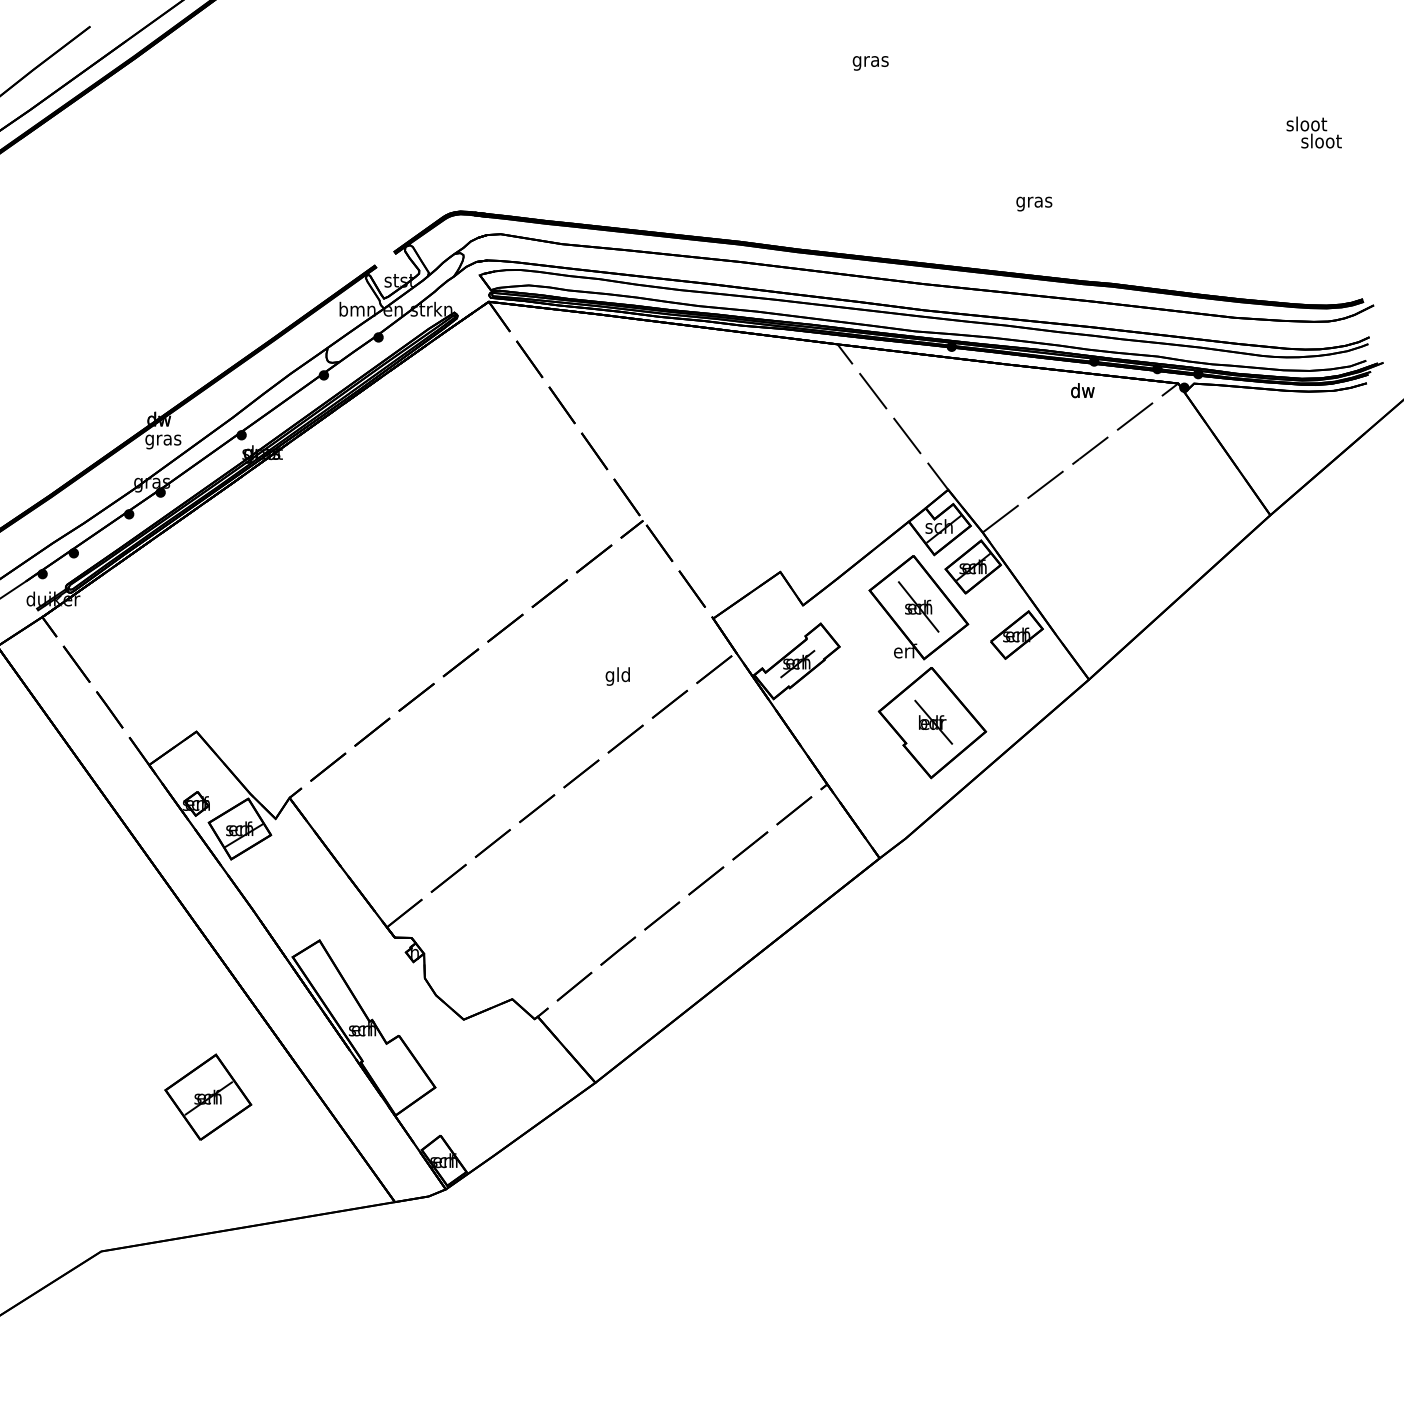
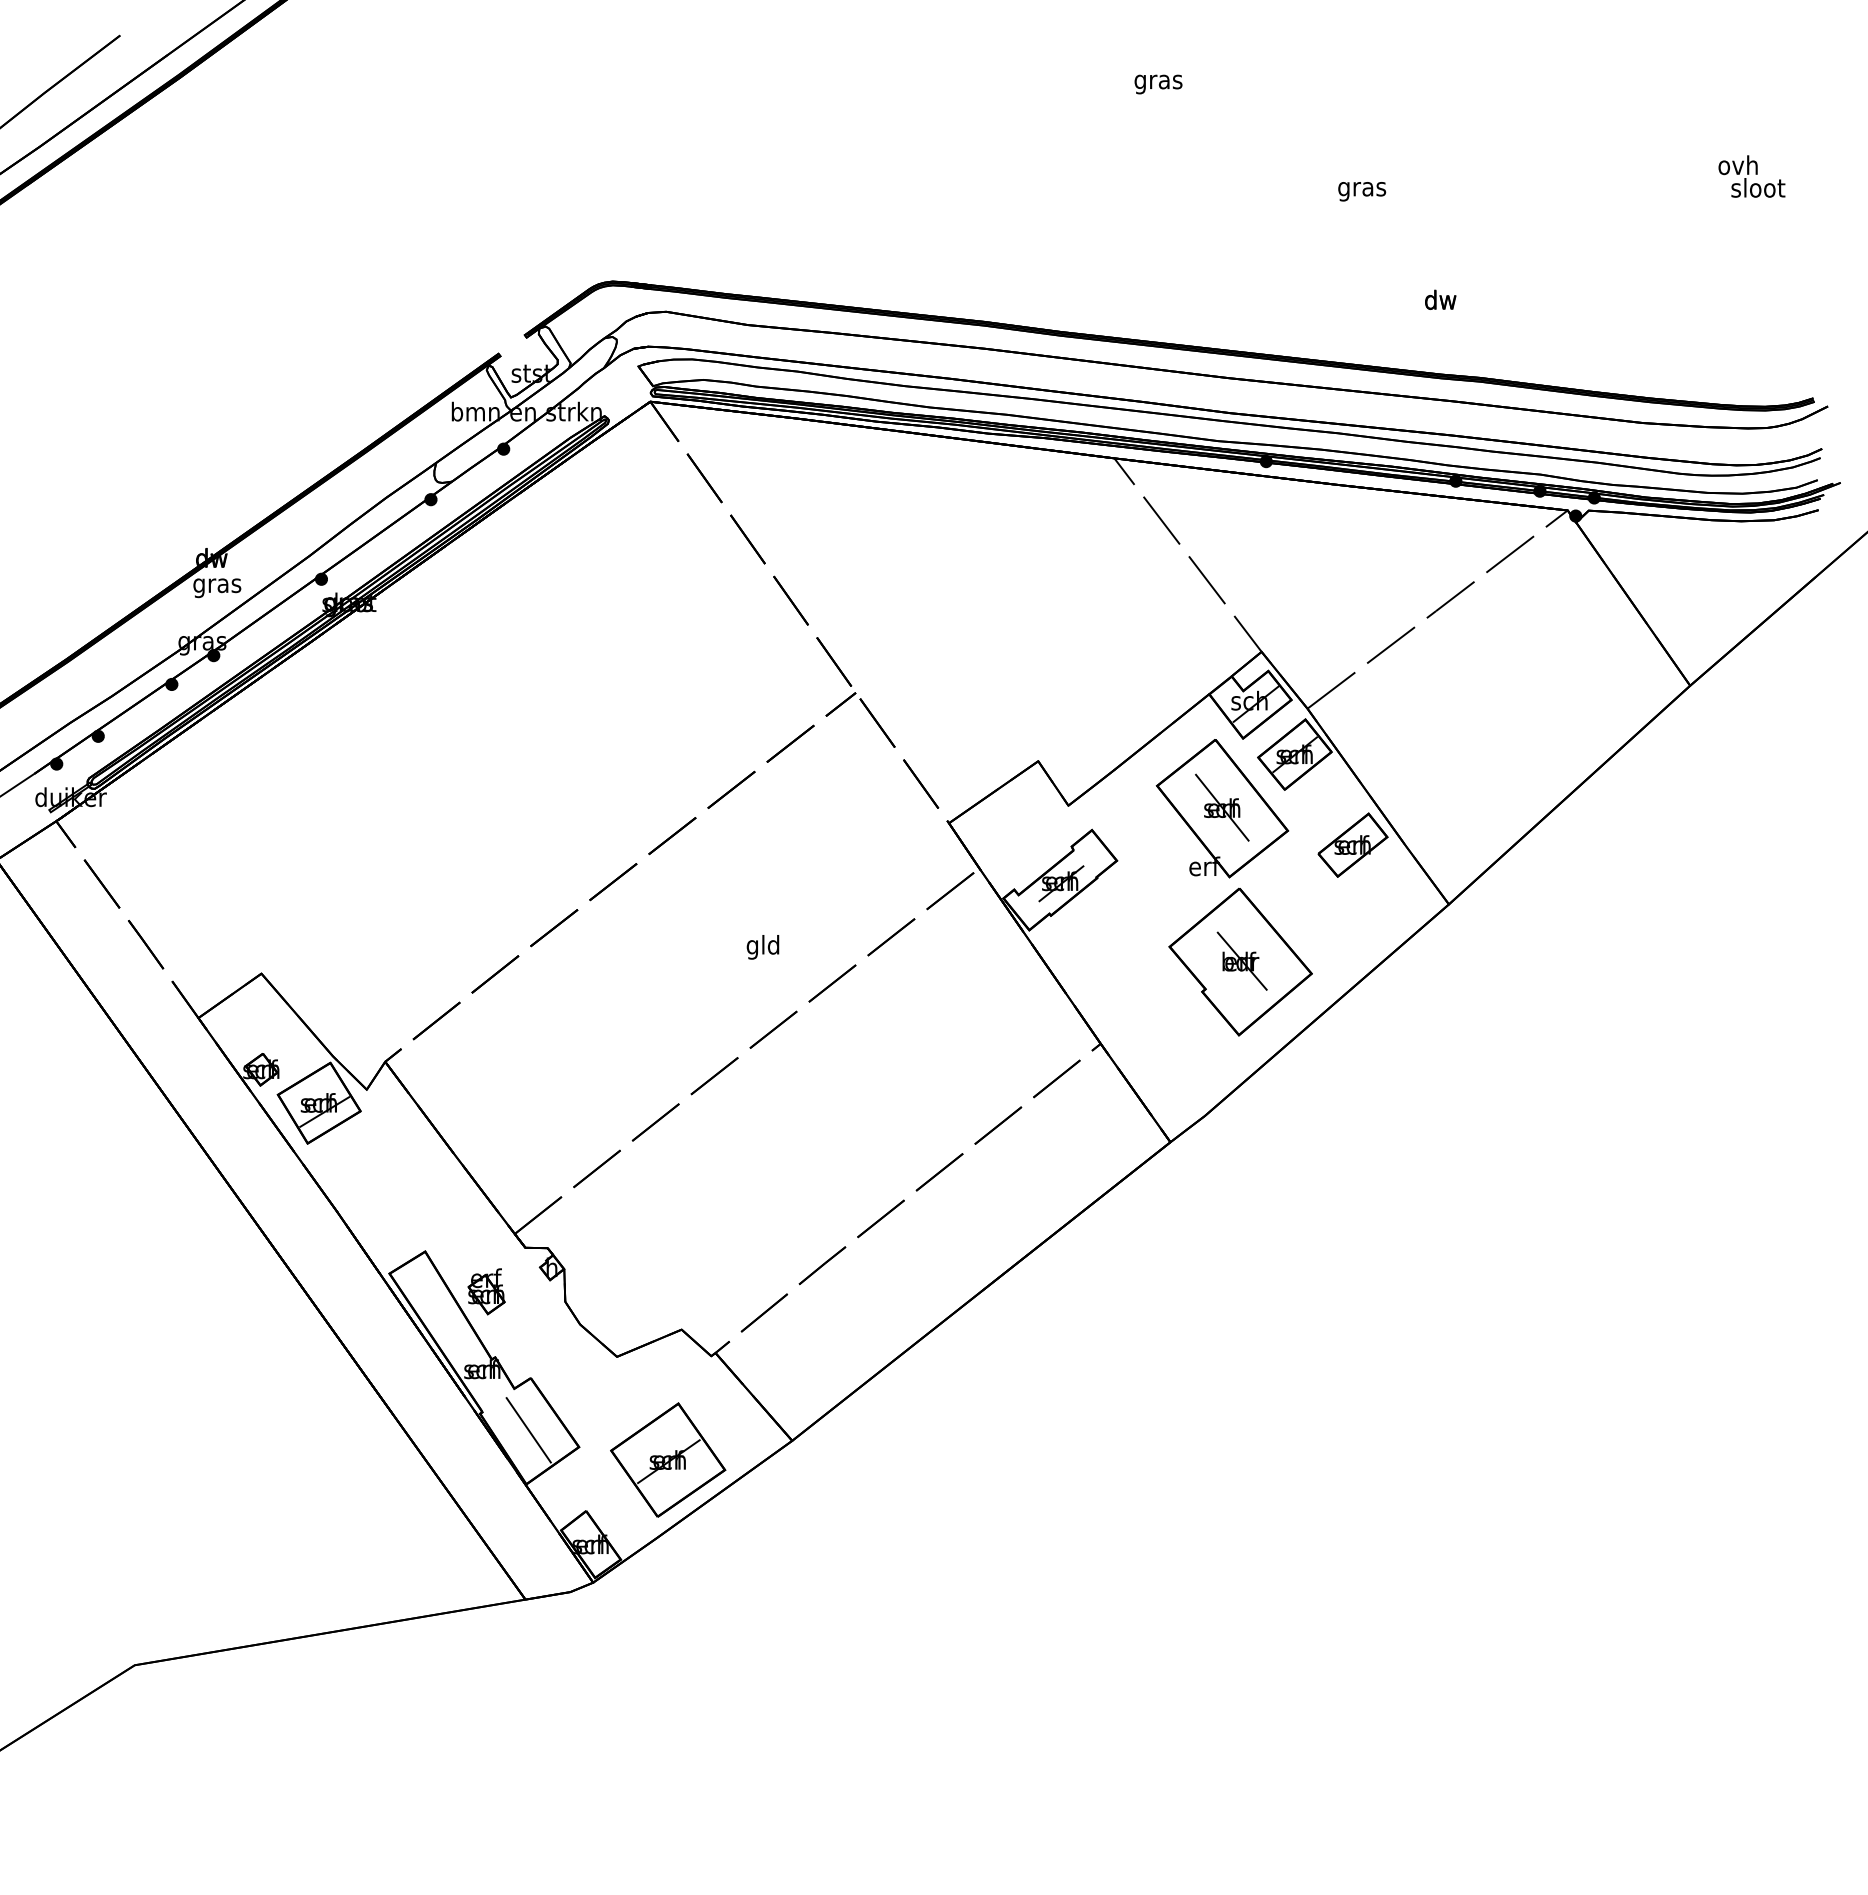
text: (1306, 124) -> (1738, 165), sloot -> ovh
text: (1034, 203) -> (1362, 191), moved
text: (1082, 390) -> (1440, 299), moved
text: (617, 676) -> (762, 947), moved
part: (365, 970) -> (486, 1291), added
line: (397, 1075) -> (528, 1430), added
part: (208, 1096) -> (668, 1459), moved

